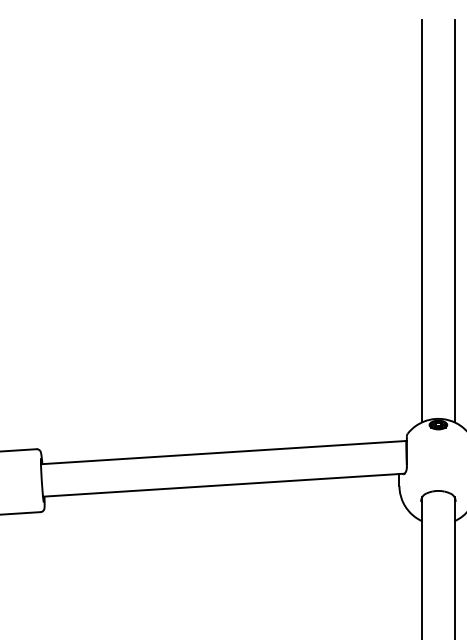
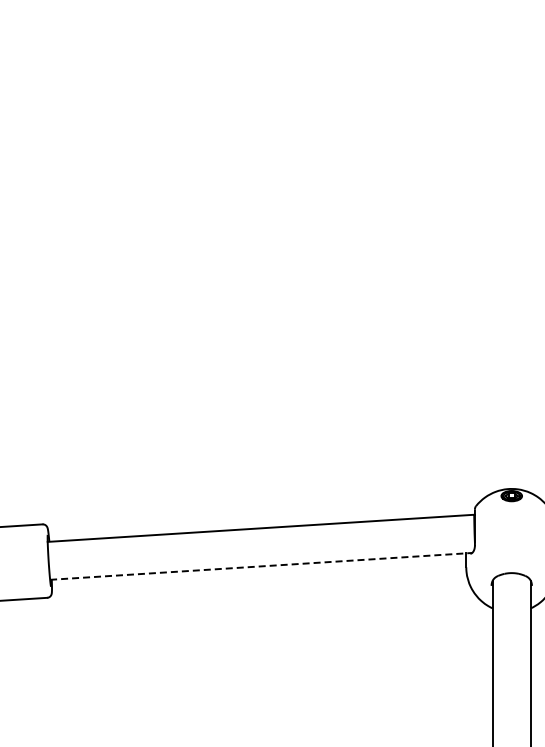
line: (421, 221) -> (492, 258), removed
line: (454, 221) -> (530, 258), removed
line: (224, 485) -> (261, 566), solid -> dashed

